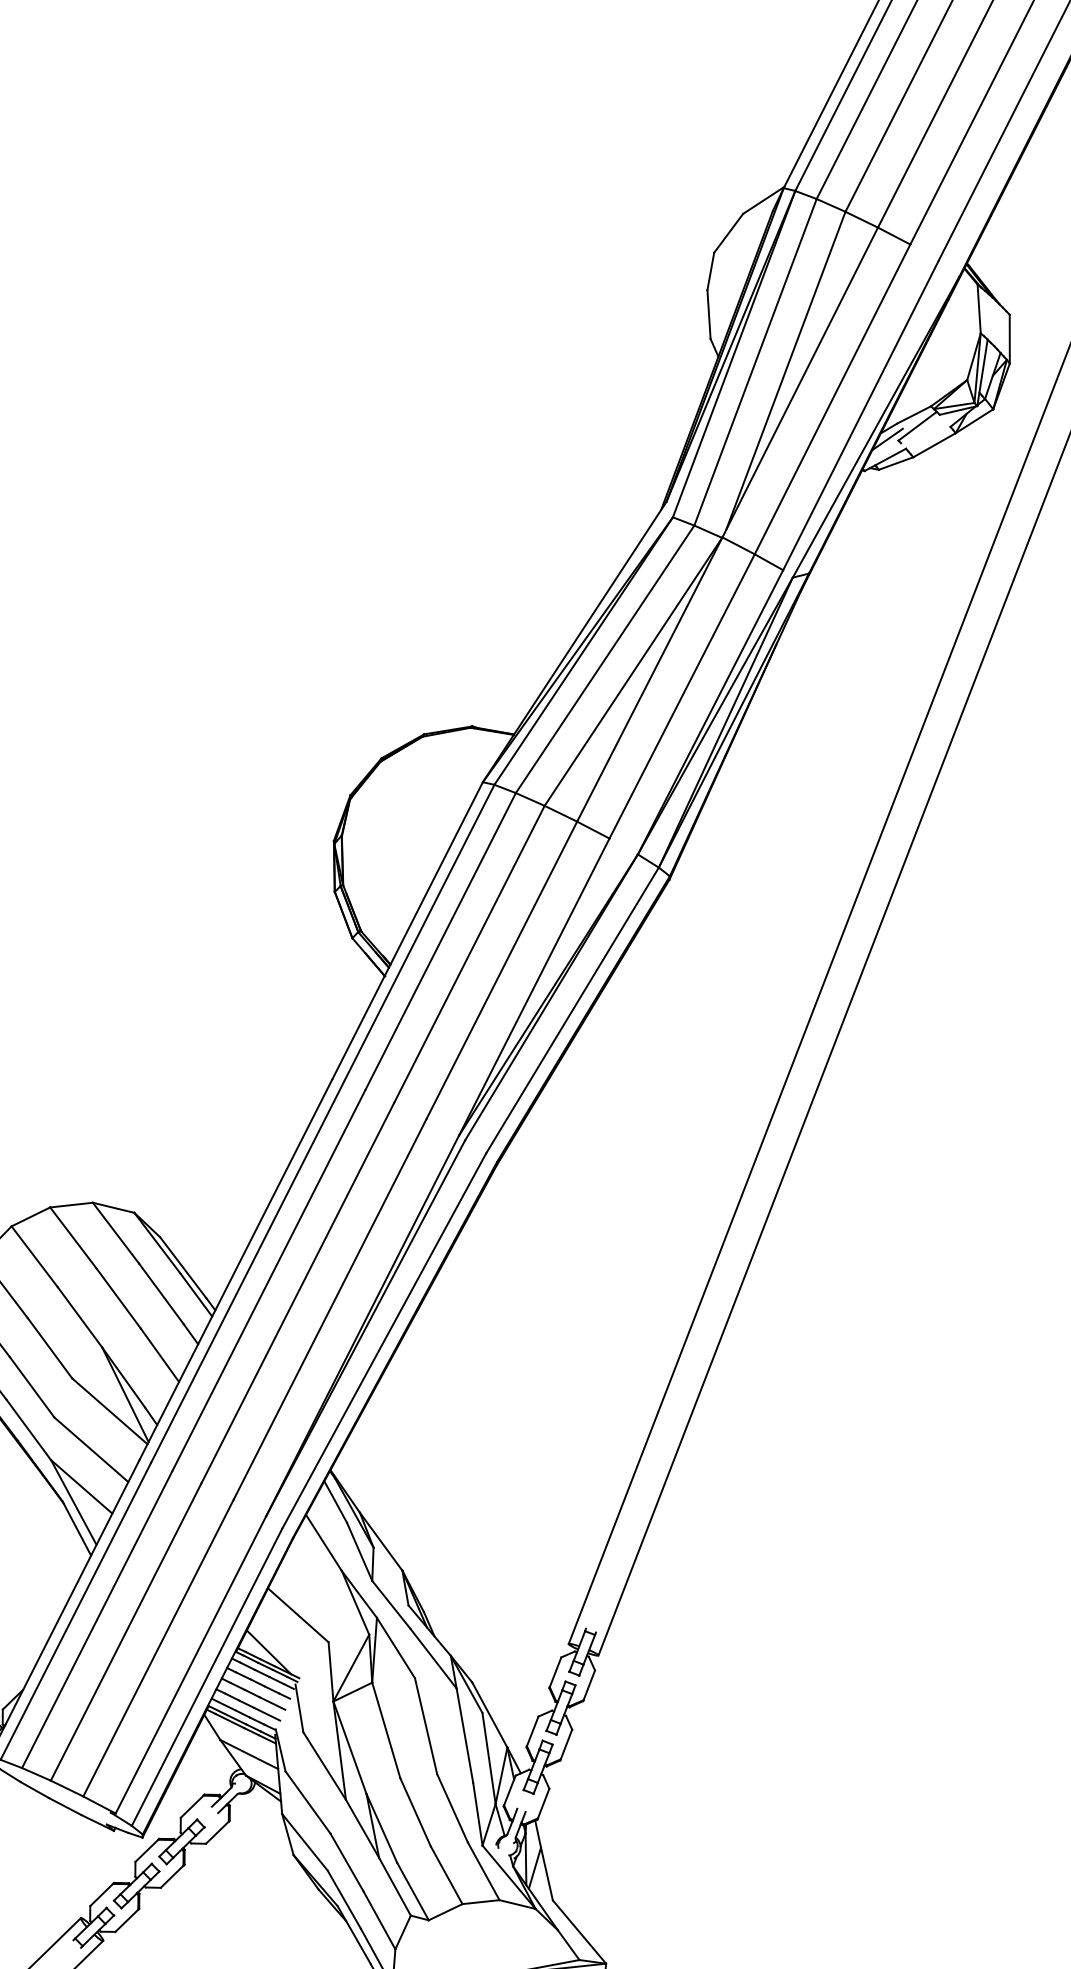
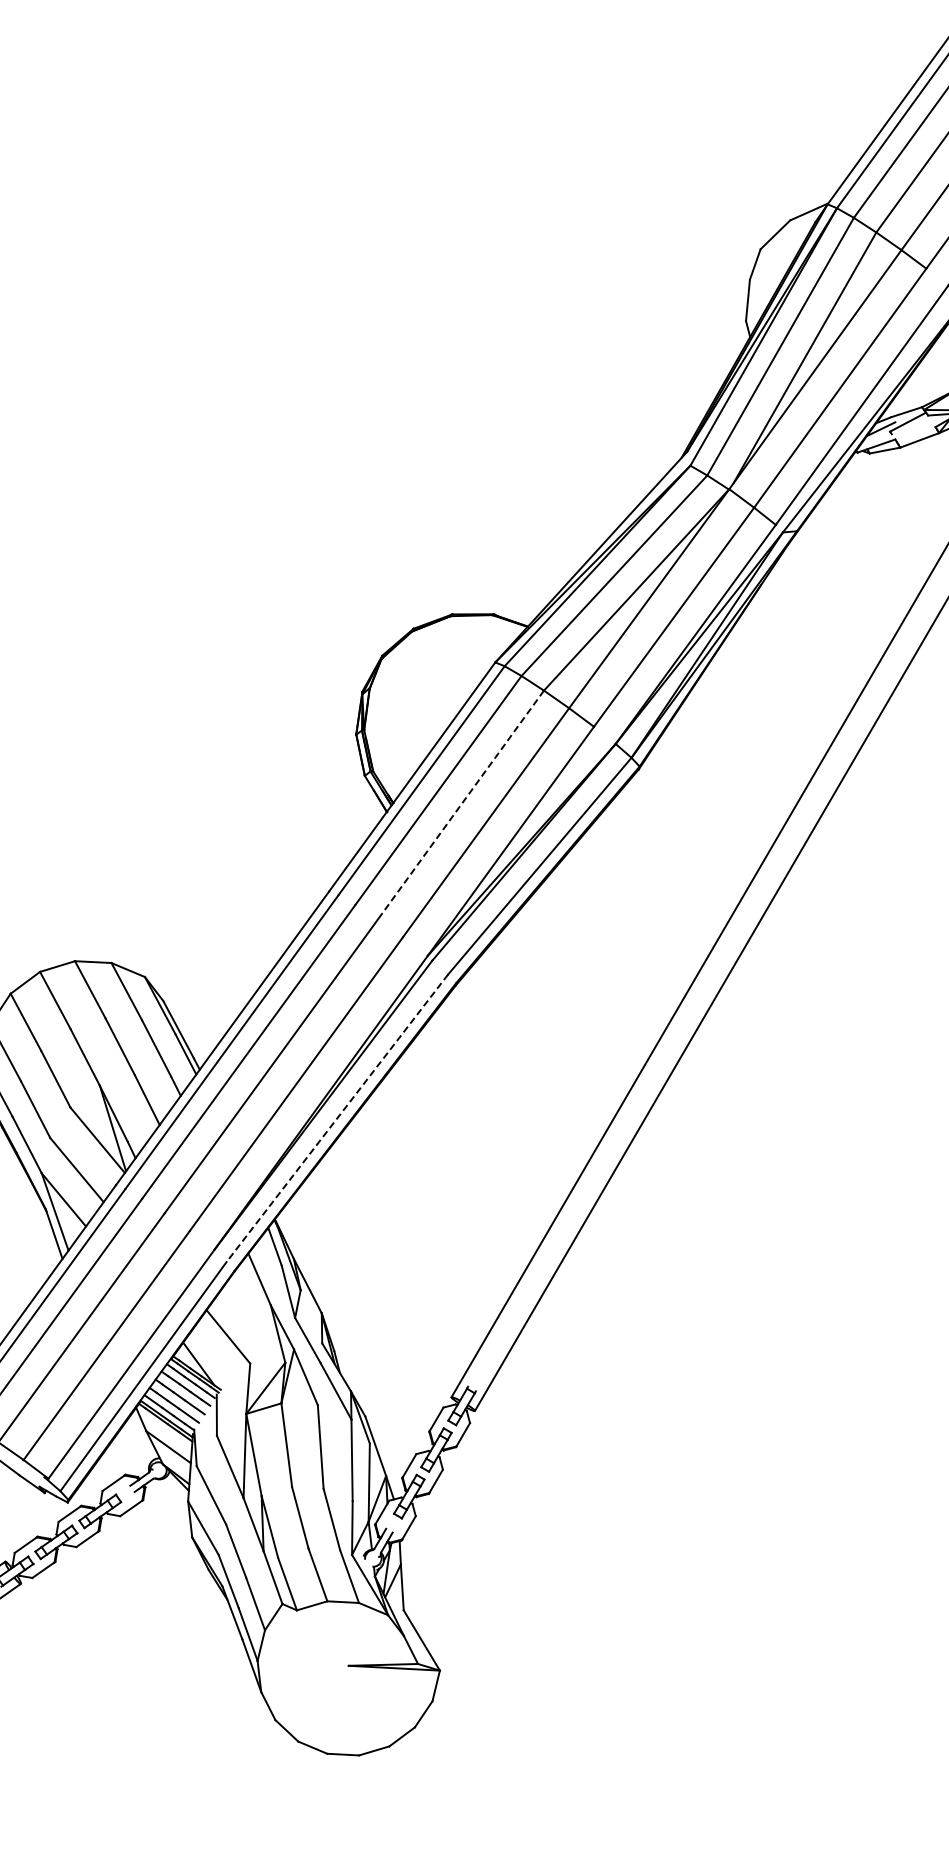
line: (469, 954) -> (460, 805), solid -> dashed
line: (384, 1341) -> (337, 1118), solid -> dashed

